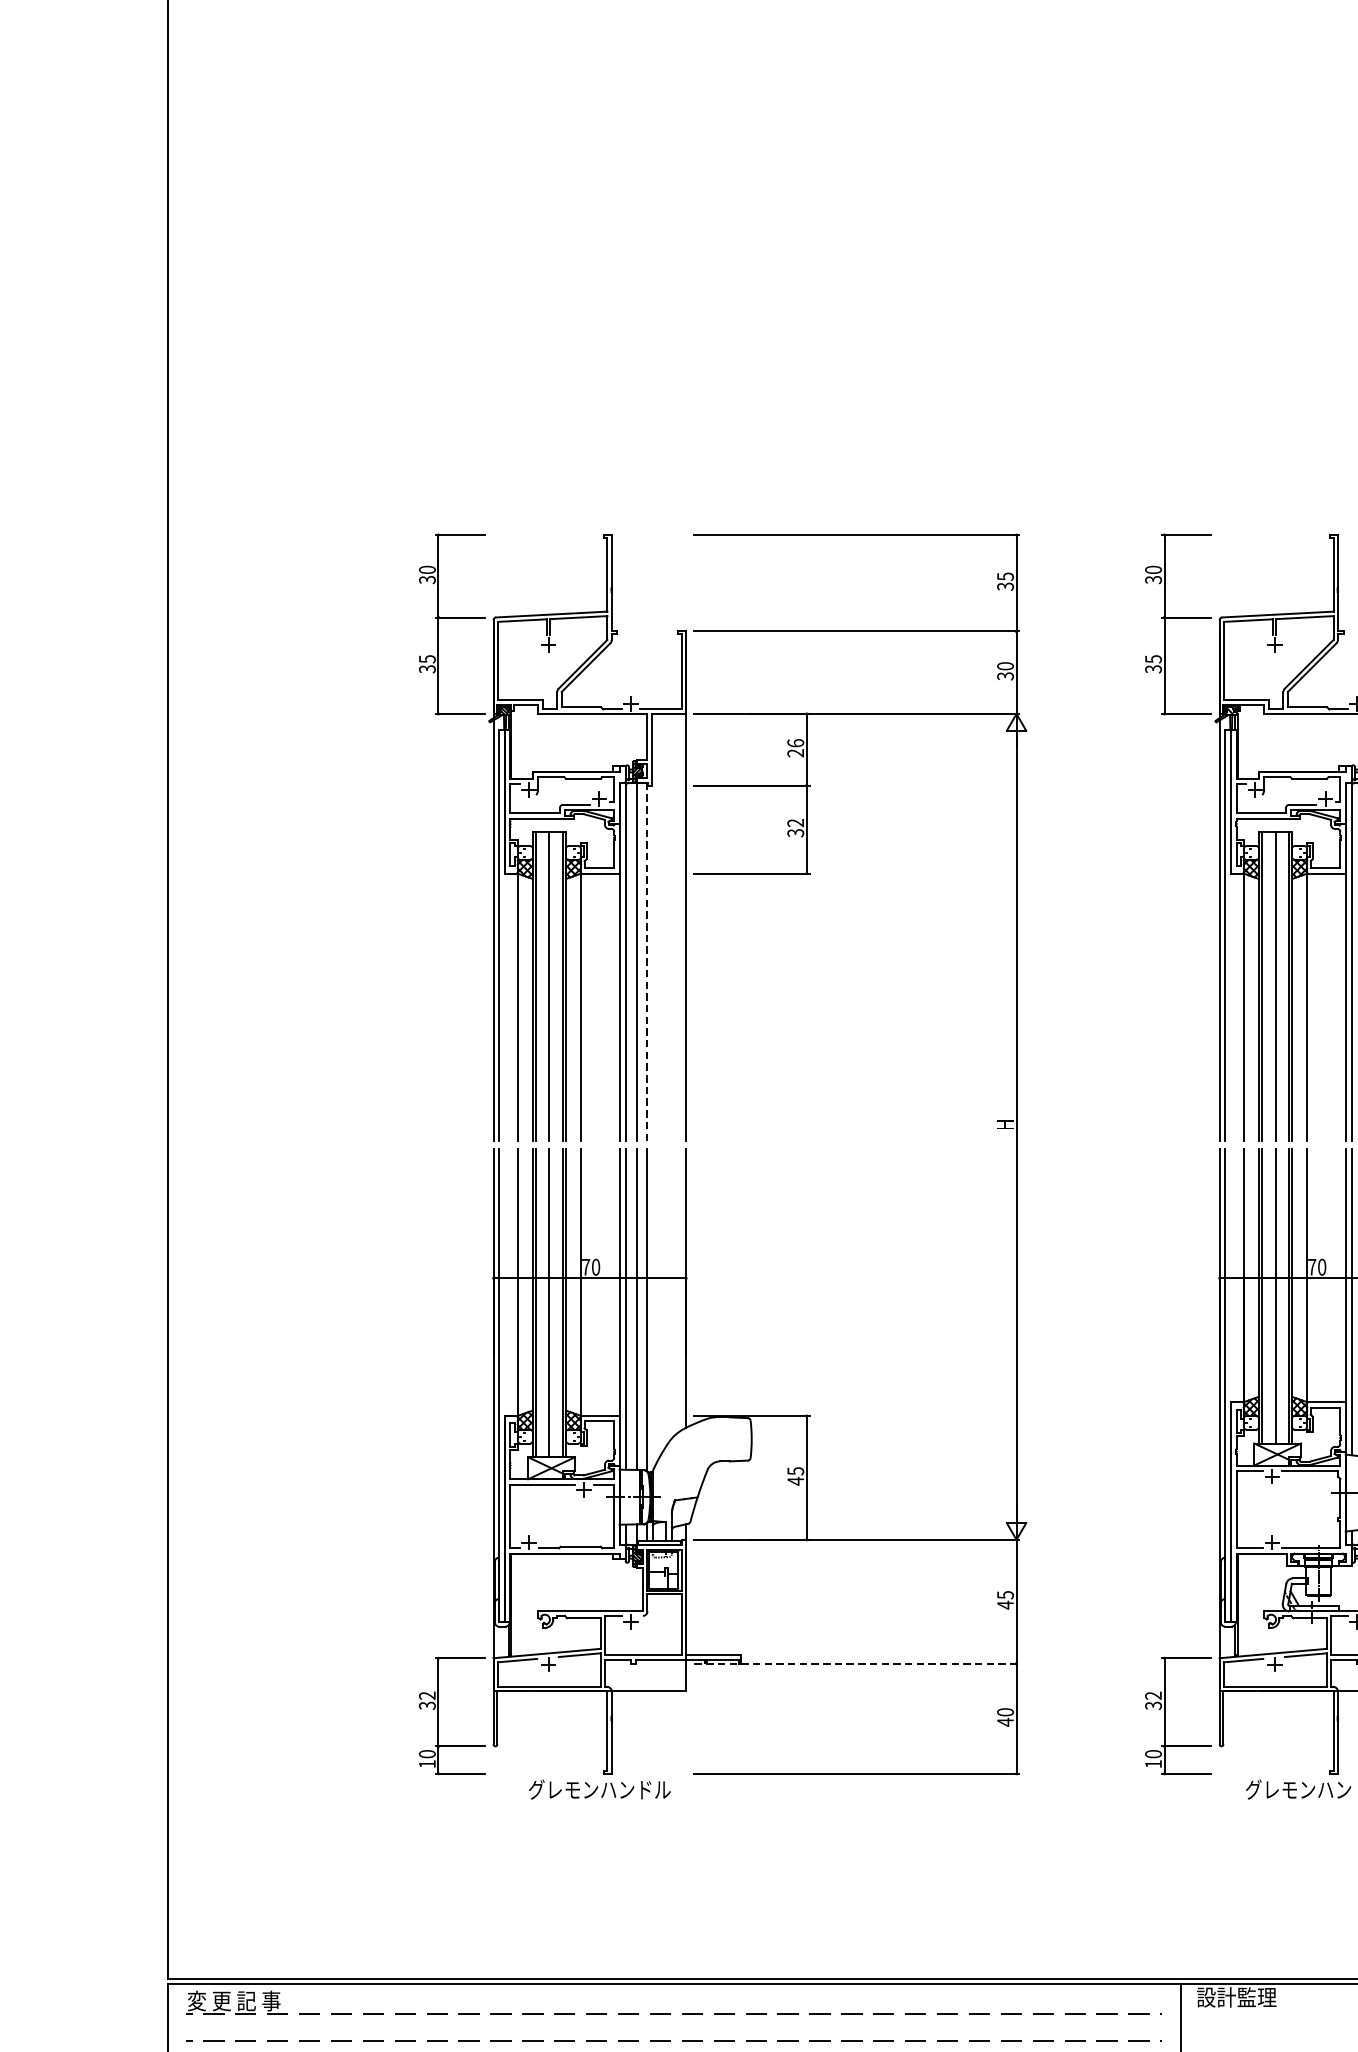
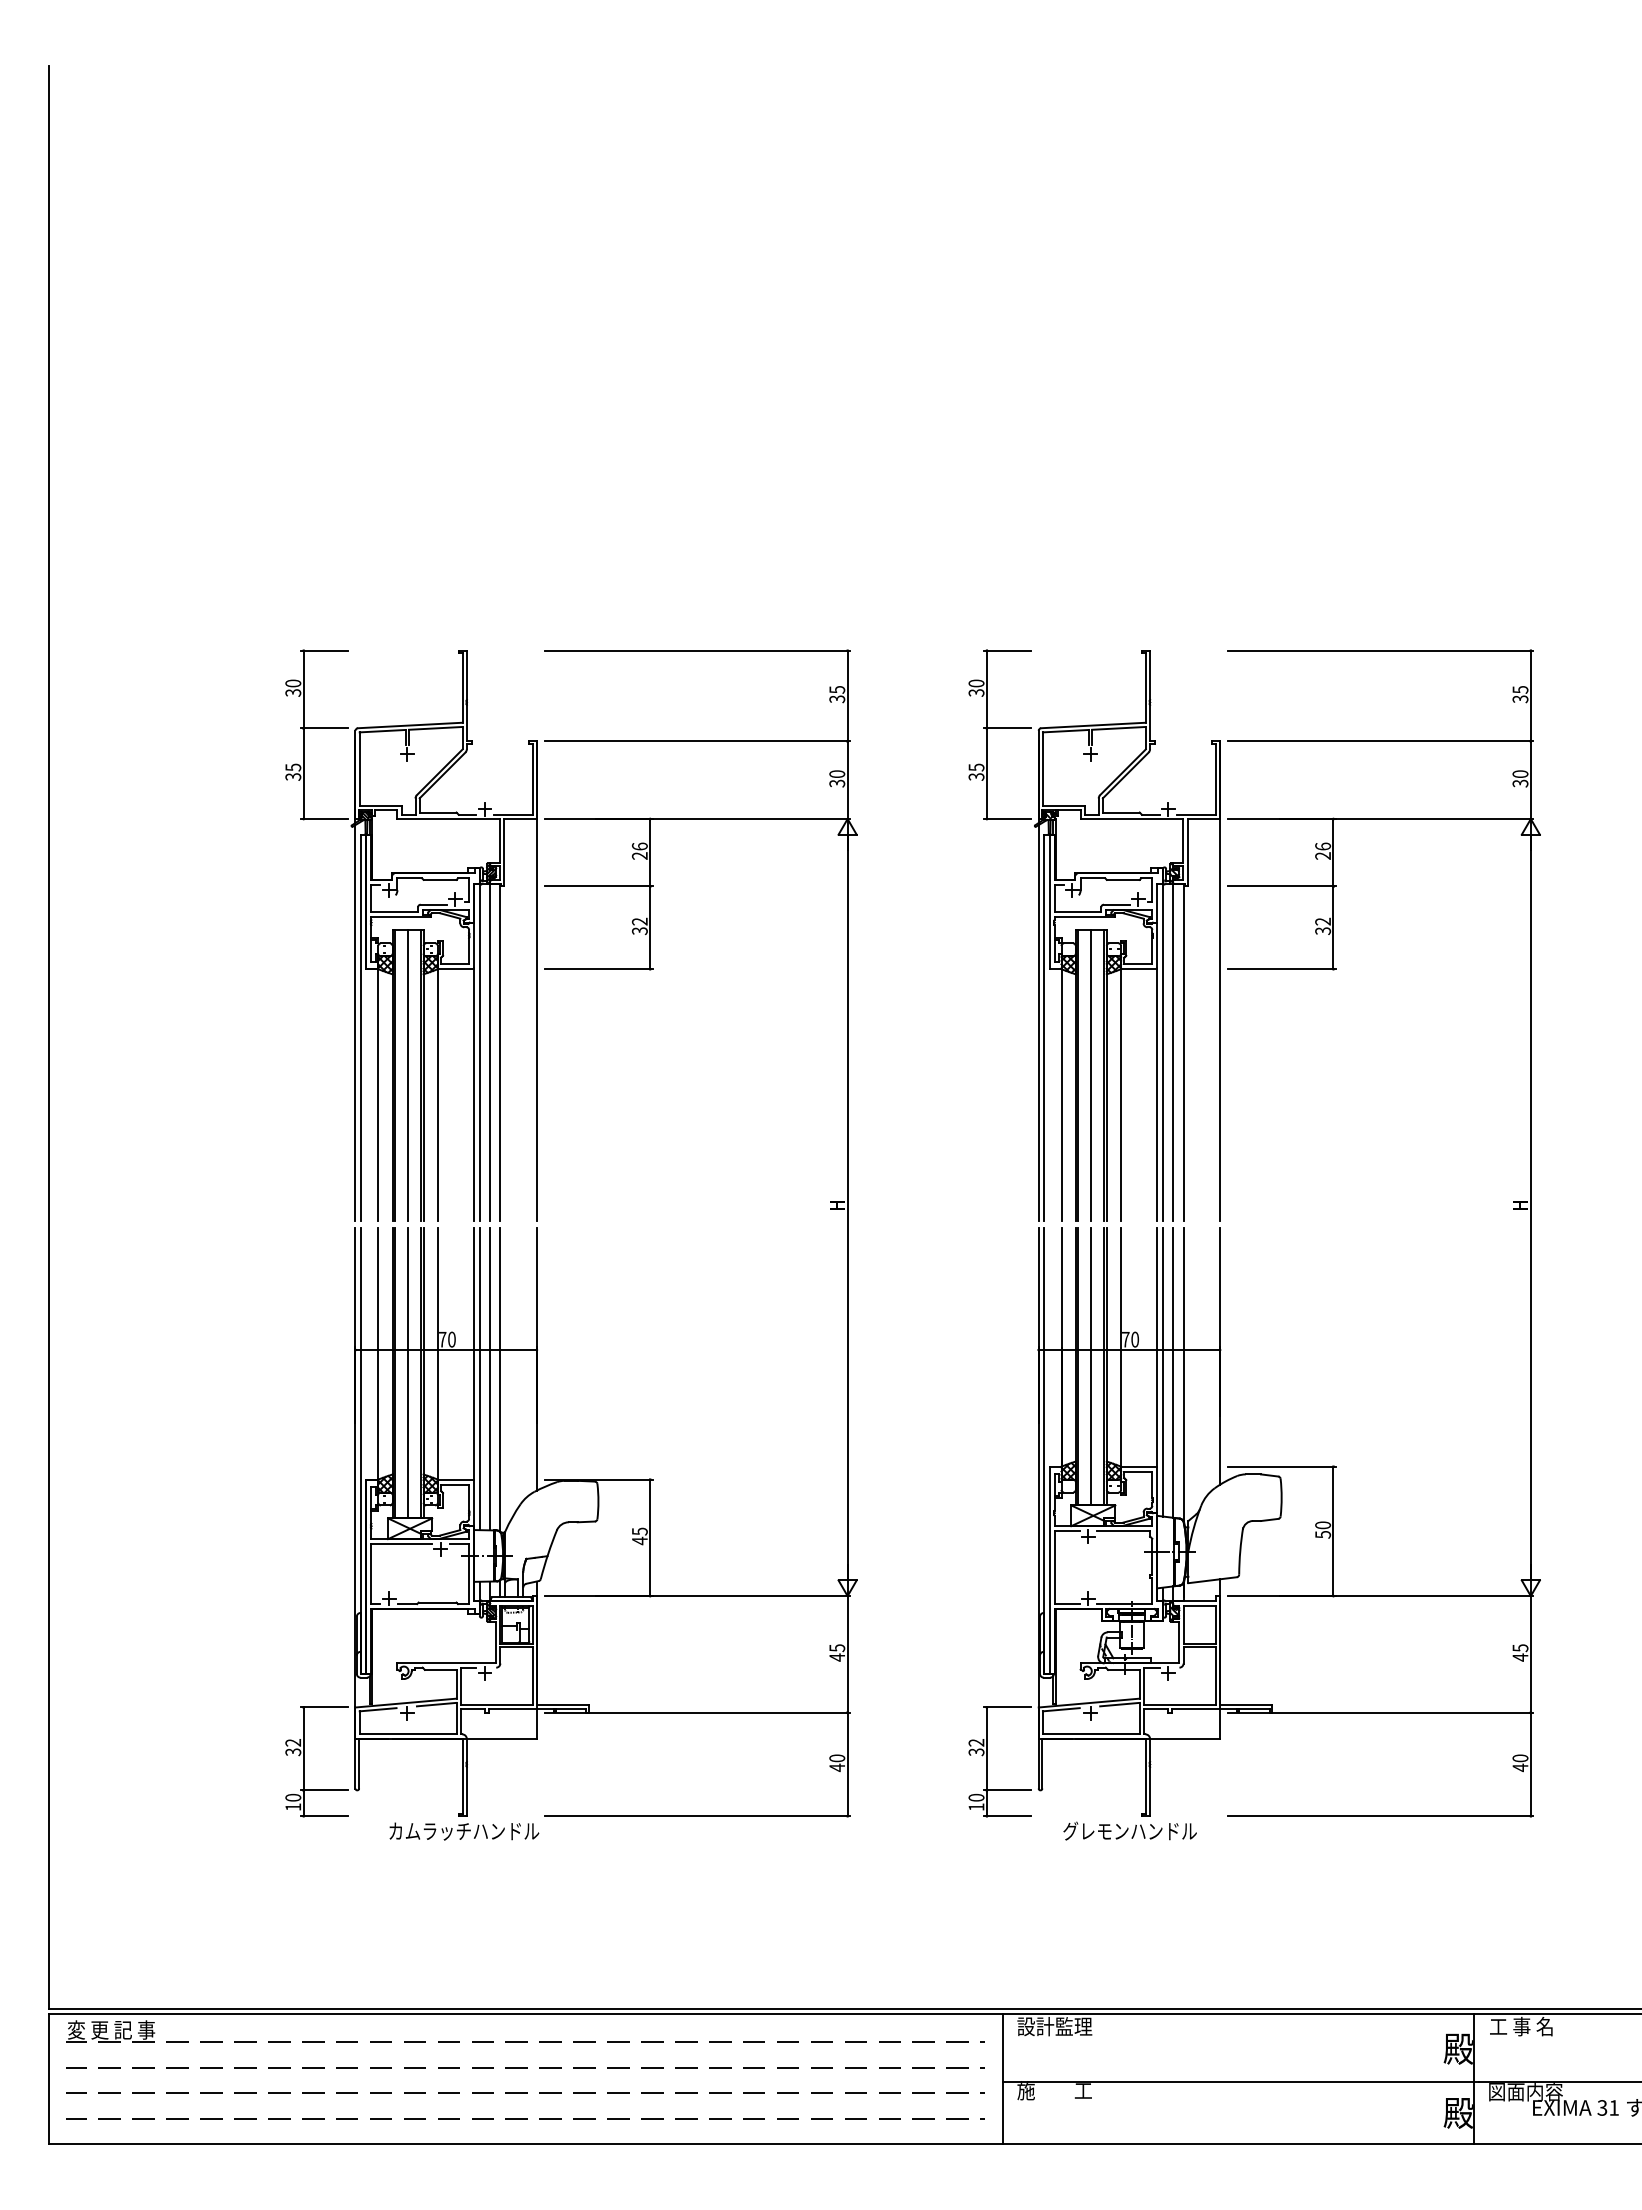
line: (647, 962) -> (500, 1052), dashed -> solid
line: (856, 1663) -> (697, 1712), dashed -> solid
text: (608, 1788) -> (463, 1830), グレモンハンドル -> カムラッチハンドル

